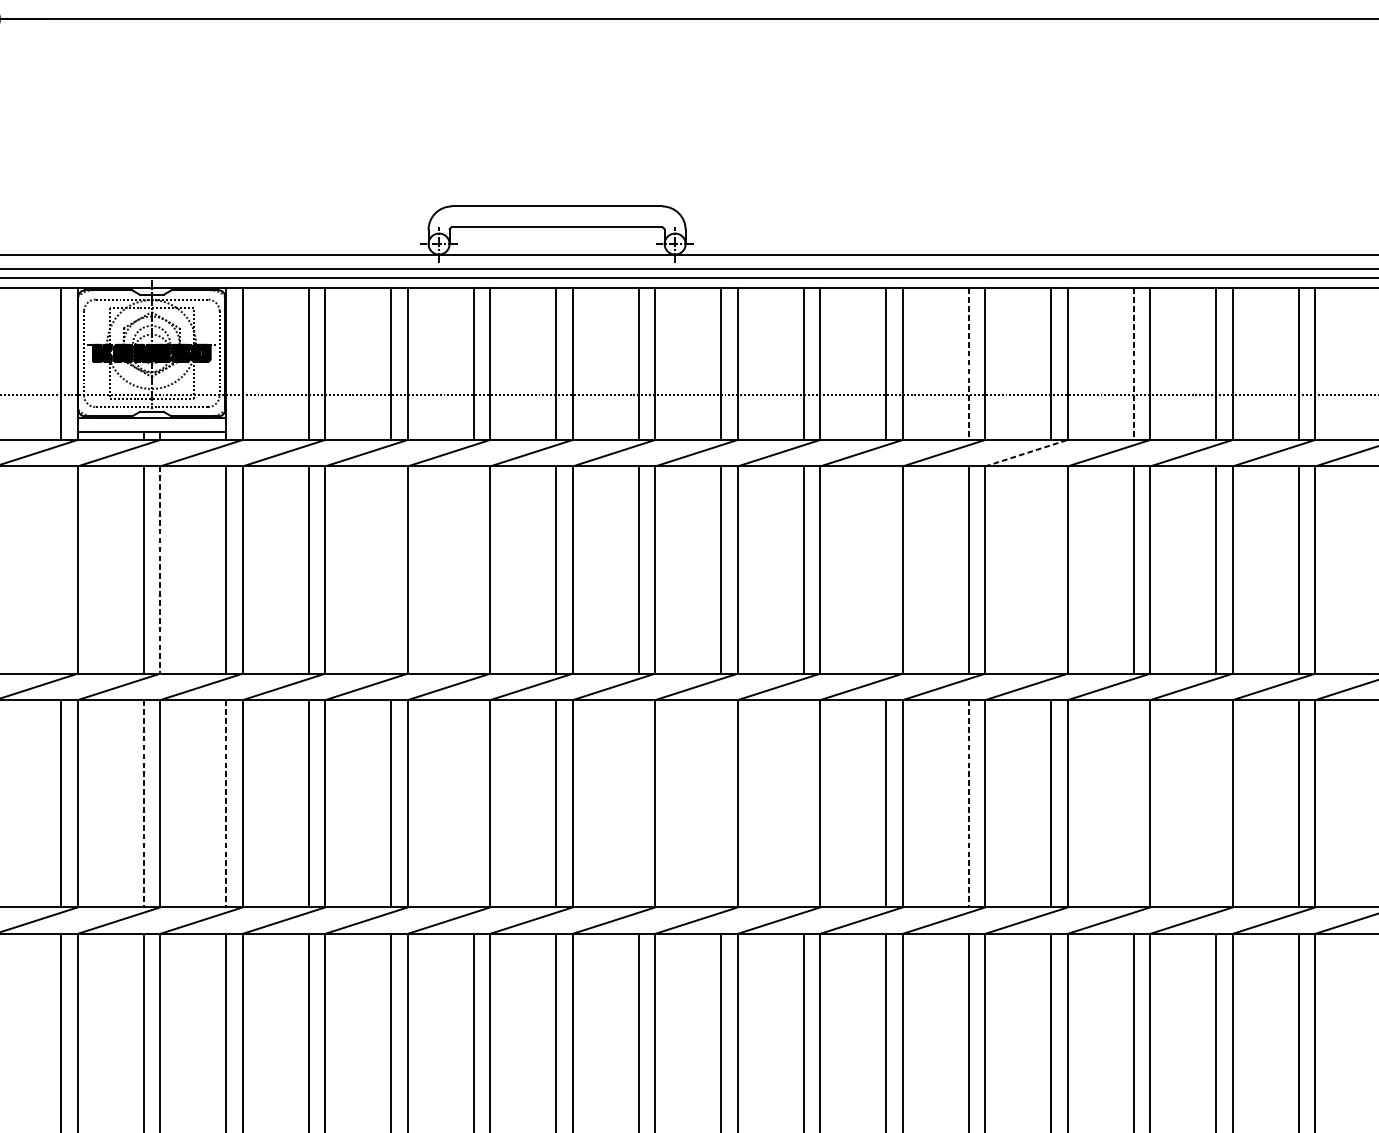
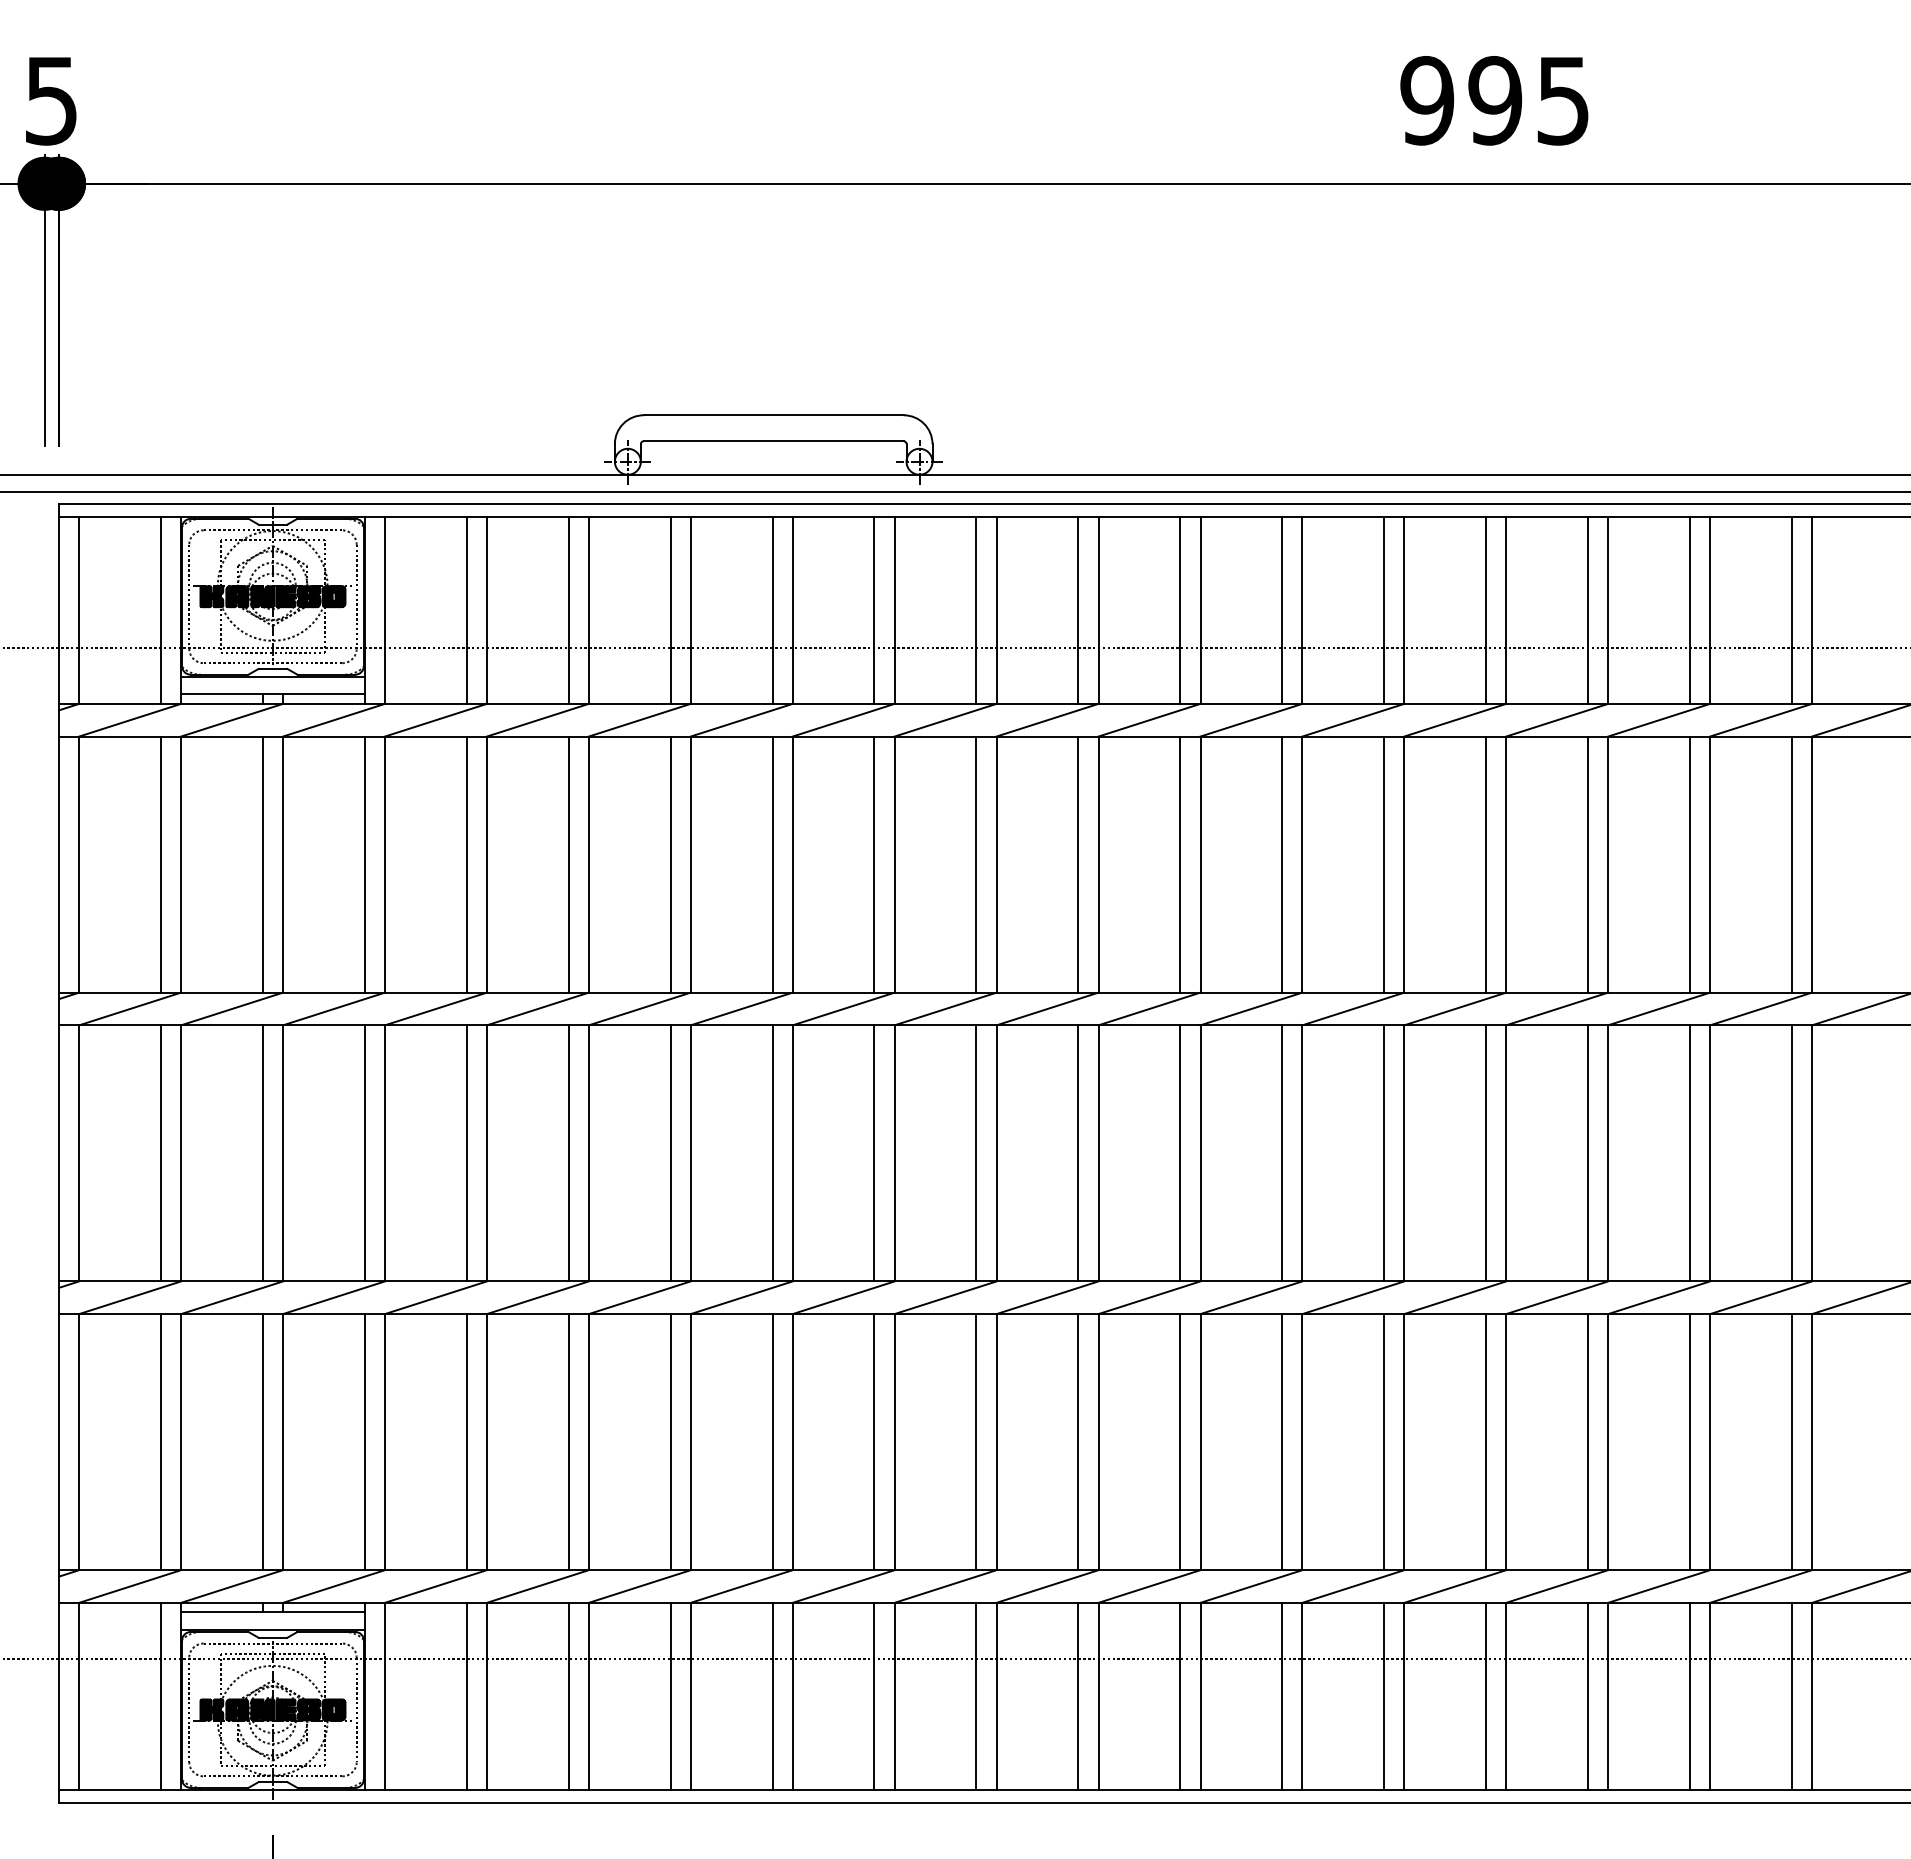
line: (968, 364) -> (1282, 610), dashed -> solid
line: (1134, 364) -> (1486, 610), dashed -> solid
line: (1026, 453) -> (1353, 720), dashed -> solid
line: (60, 570) -> (160, 864), added
line: (160, 570) -> (283, 865), dashed -> solid
line: (391, 570) -> (568, 864), added
line: (473, 570) -> (670, 864), added
line: (886, 570) -> (1180, 864), added
line: (1051, 570) -> (1384, 864), added
line: (143, 803) -> (262, 1153), dashed -> solid
line: (225, 803) -> (364, 1153), dashed -> solid
line: (473, 803) -> (670, 1153), added
line: (638, 803) -> (874, 1153), added
line: (721, 803) -> (976, 1153), added
line: (803, 803) -> (1078, 1153), added
line: (968, 803) -> (1282, 1153), dashed -> solid
line: (1134, 803) -> (1486, 1153), added
line: (1216, 803) -> (1588, 1153), added

